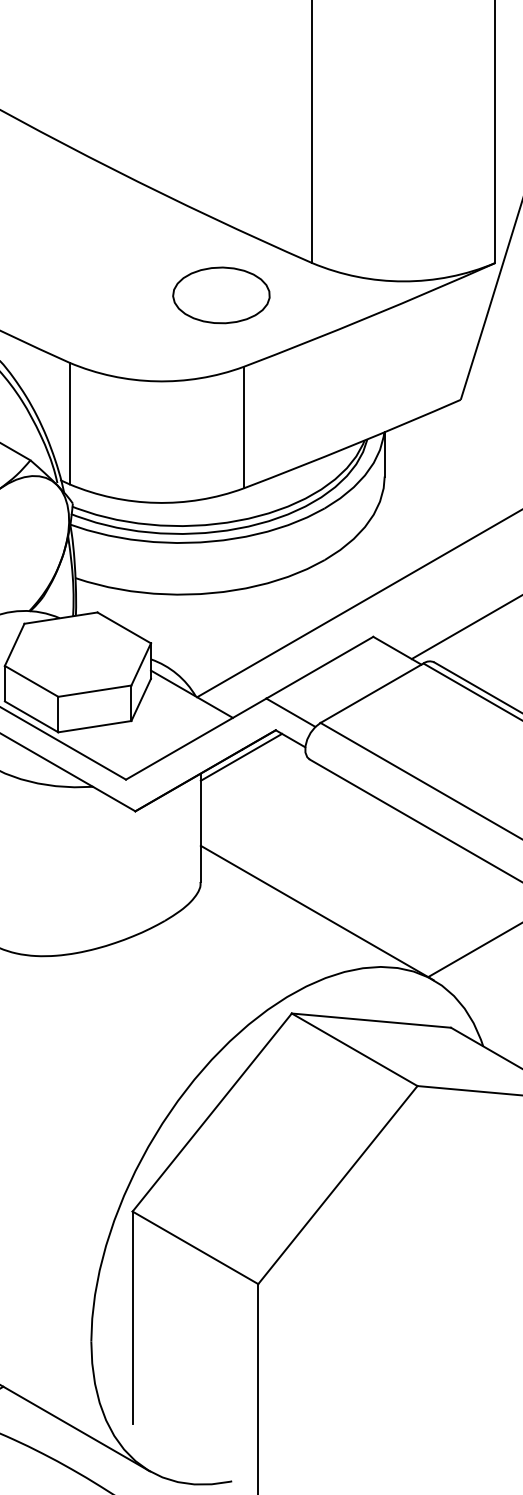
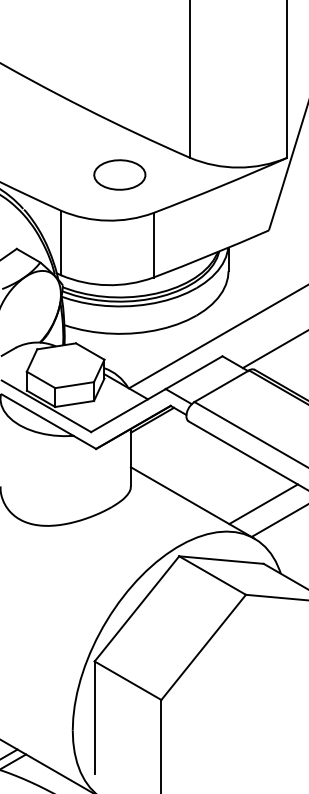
part: (220, 294) -> (119, 174), moved
line: (450, 915) -> (263, 504), added

